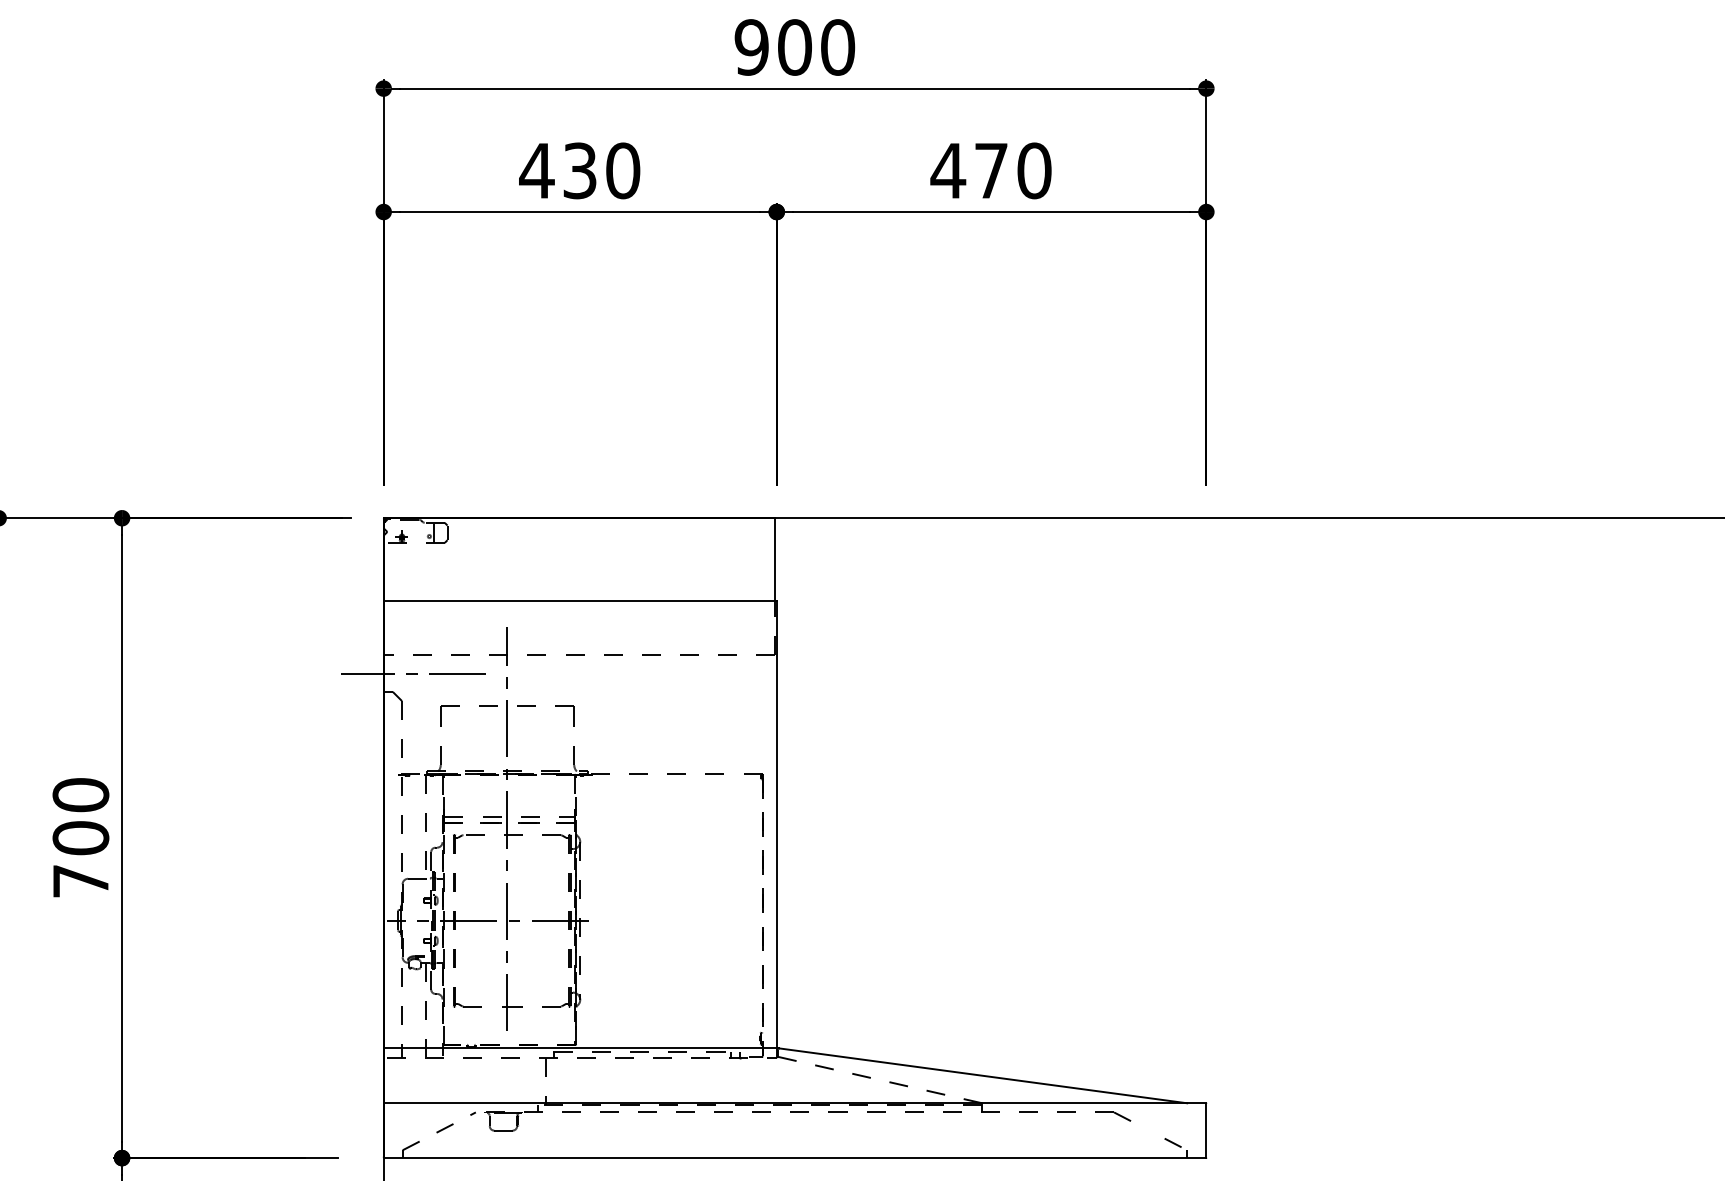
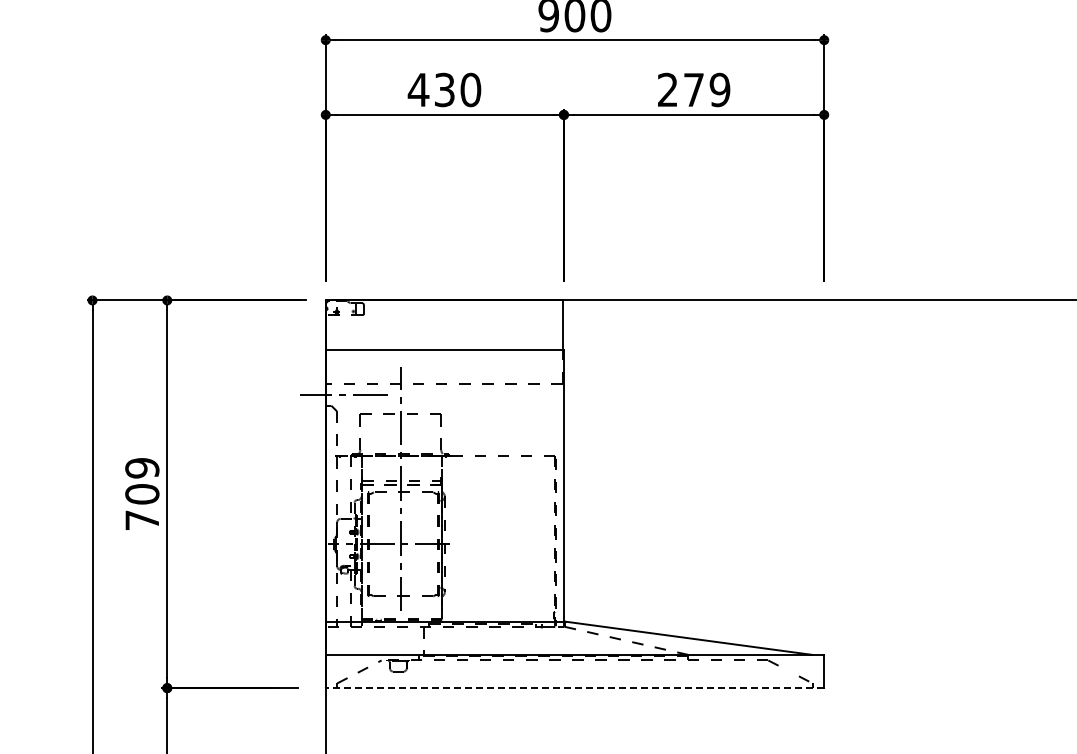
text: (990, 170) -> (693, 89), 470 -> 279
text: (81, 793) -> (142, 467), 700 -> 709
line: (795, 1158) -> (575, 688), solid -> dashed

